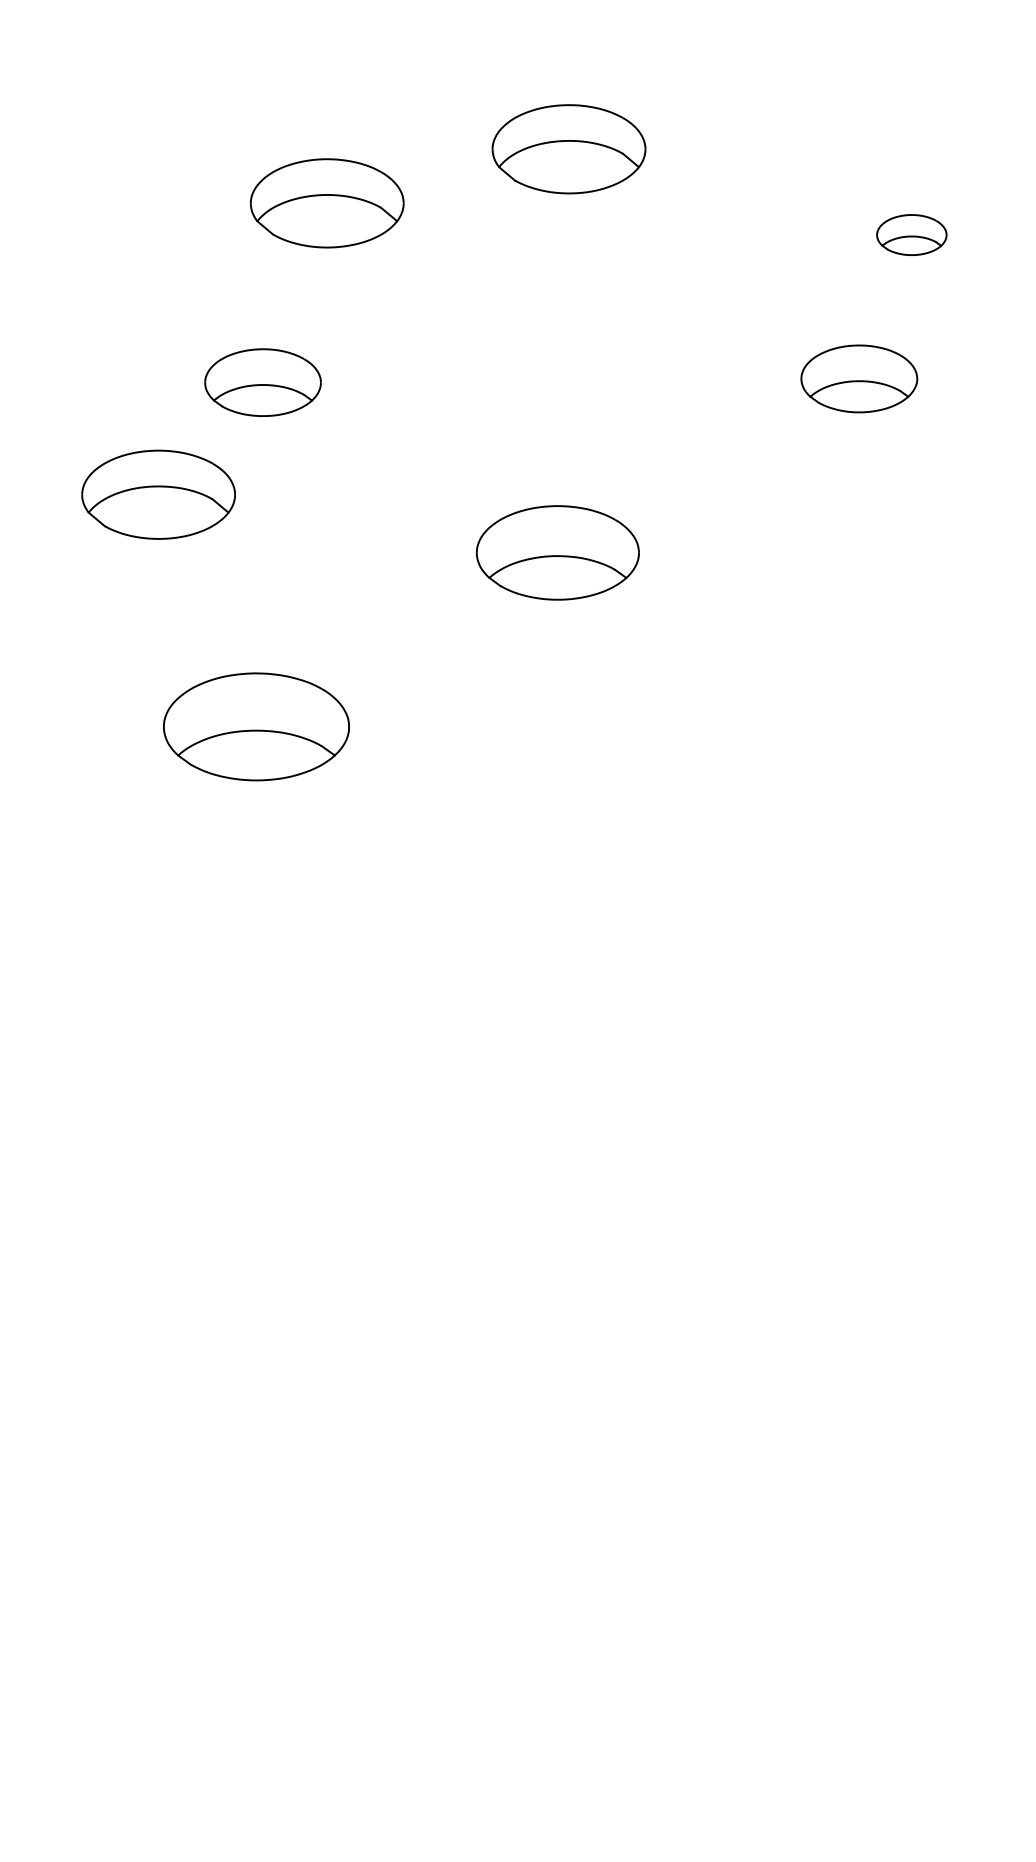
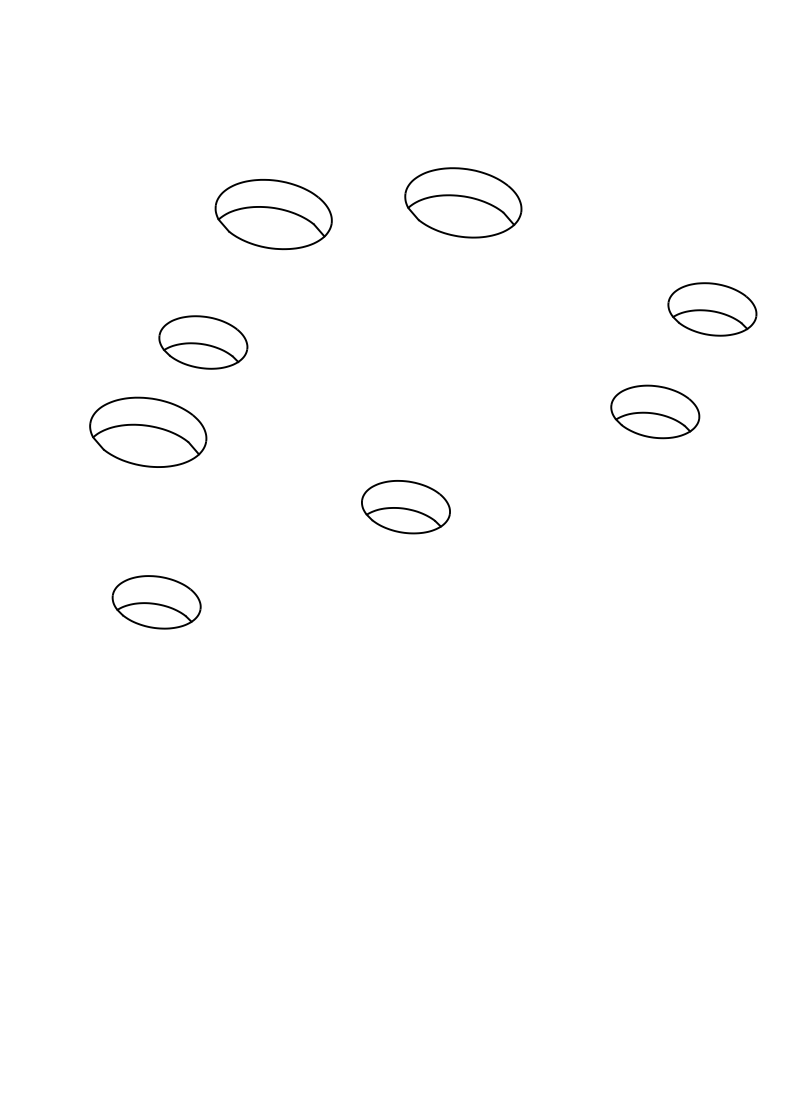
part: (911, 234) -> (712, 308), size x1.67
part: (158, 494) -> (148, 432), moved
part: (557, 552) -> (405, 506), size x0.71
part: (256, 726) -> (156, 602), size x0.62

